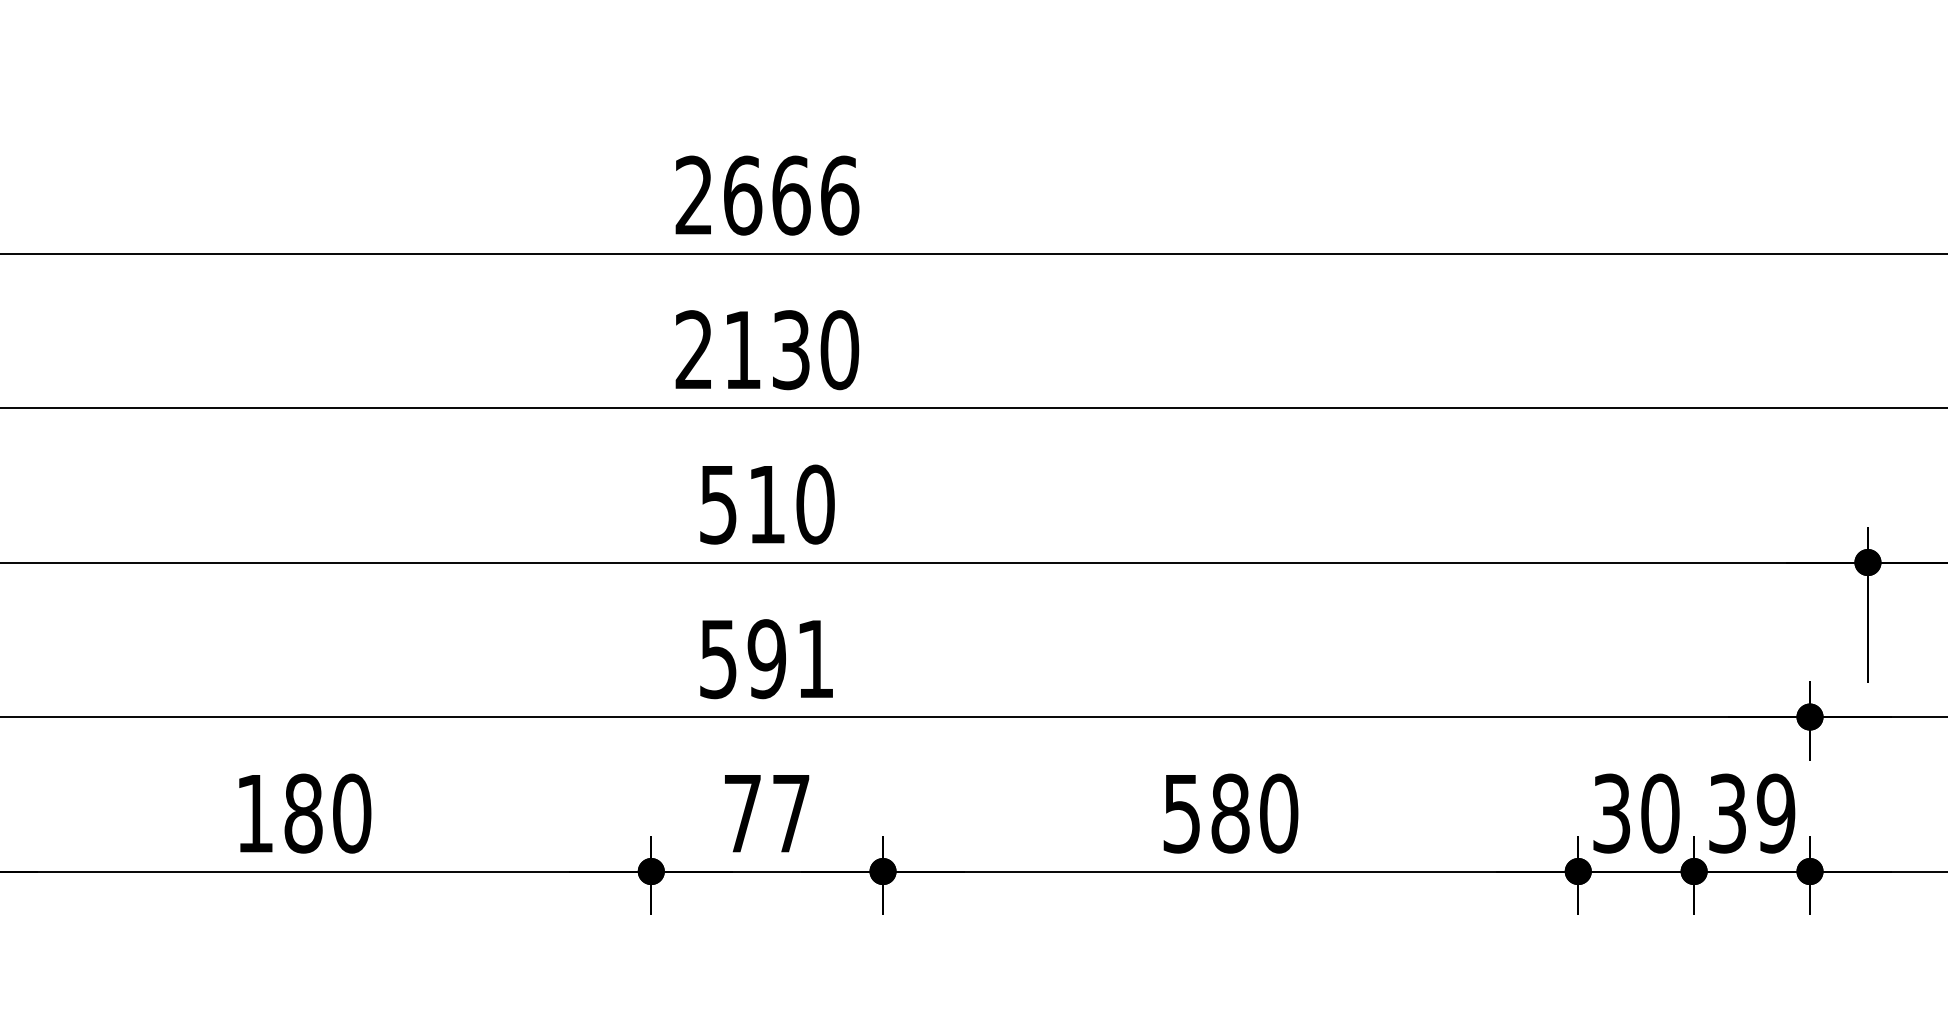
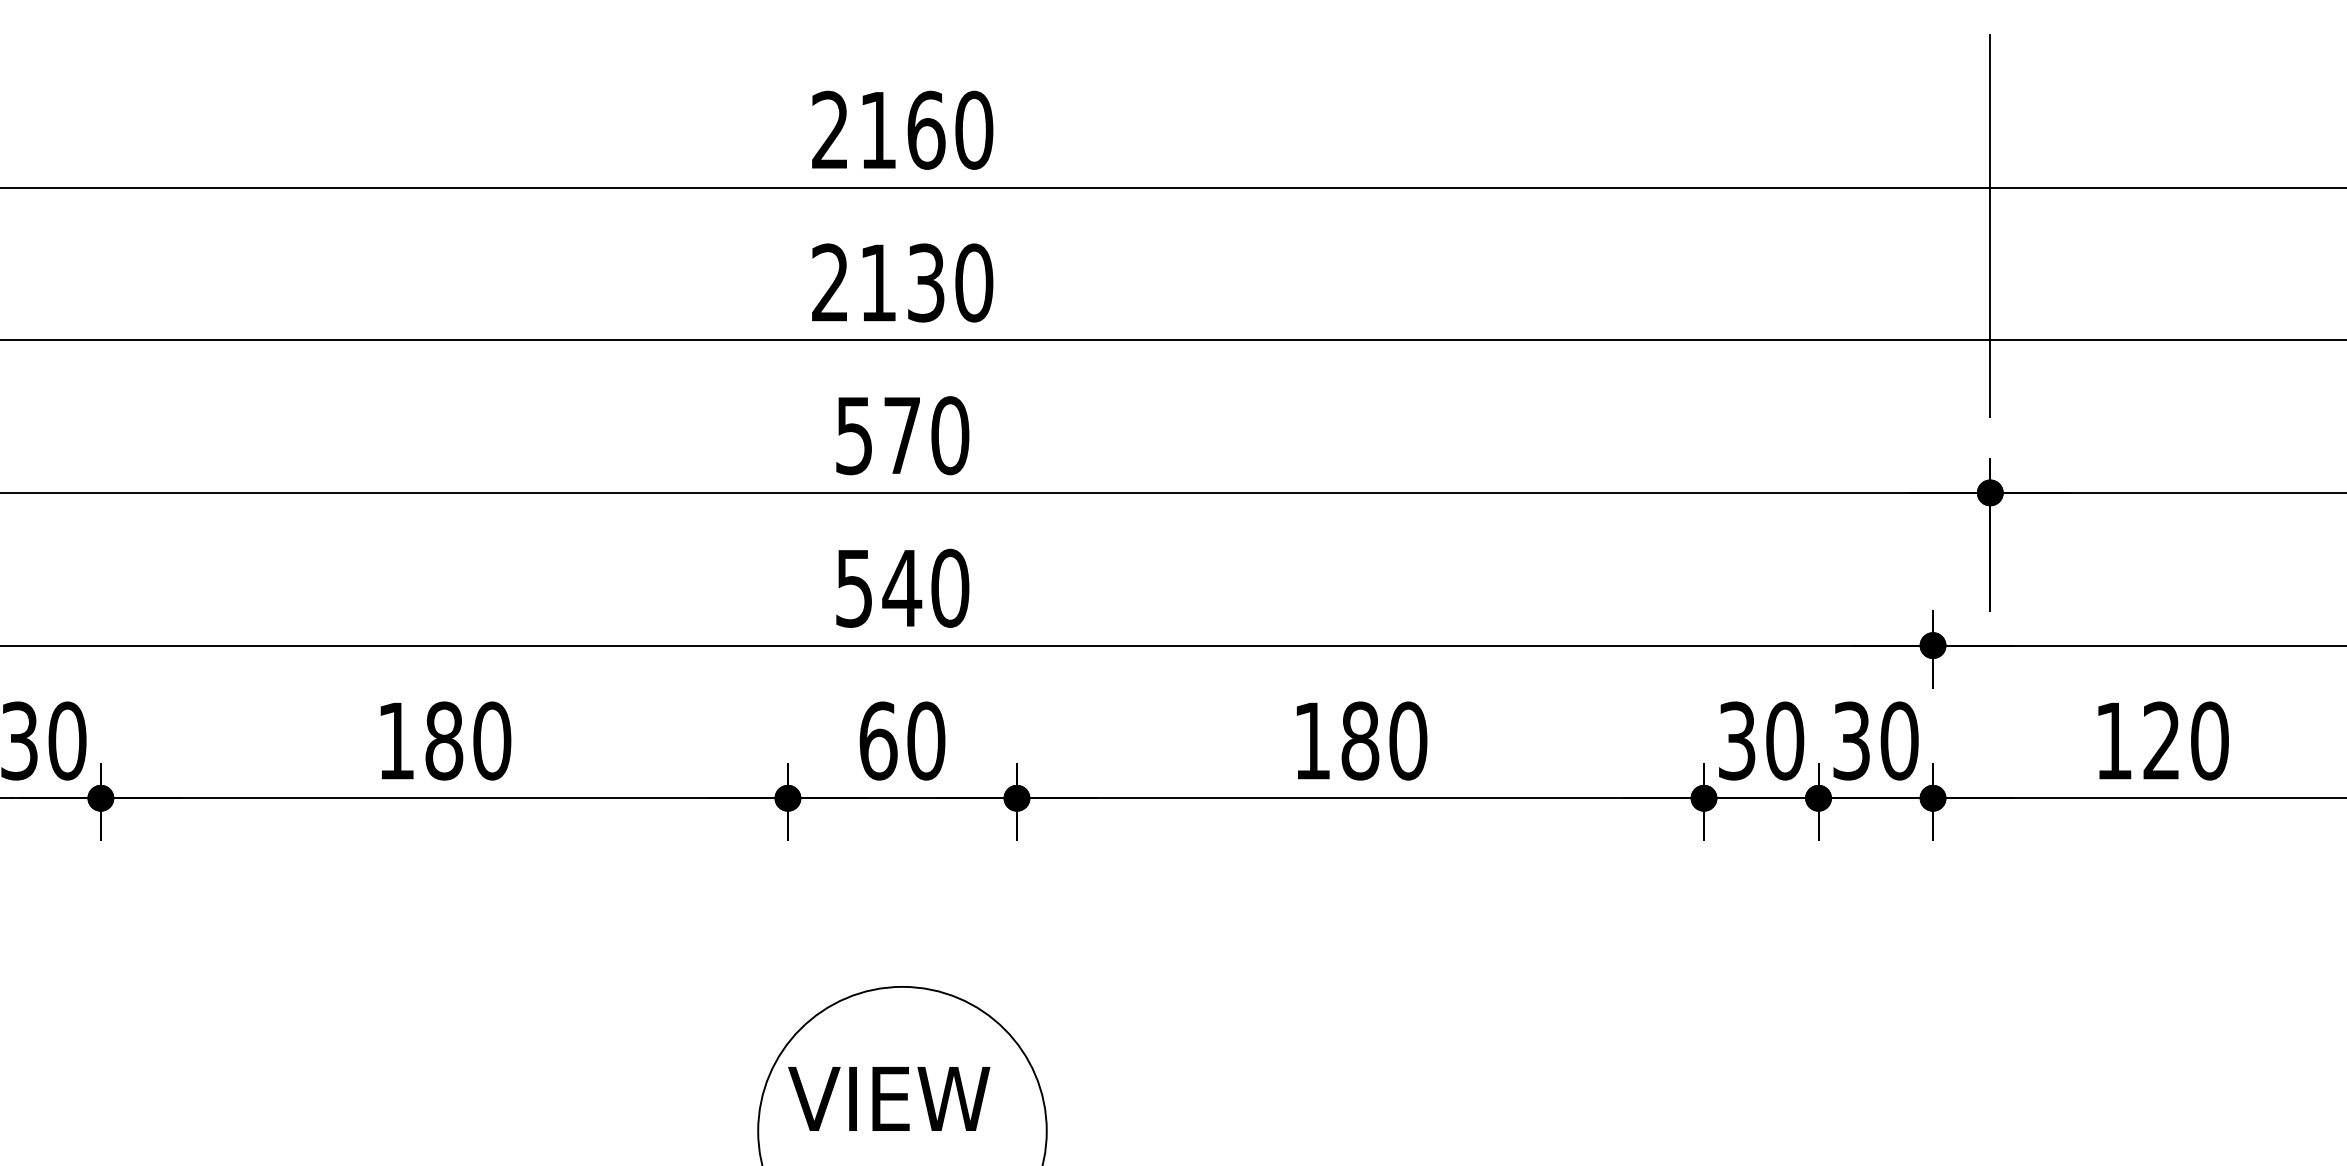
text: (791, 194) -> (926, 129), 2666 -> 2160
line: (1868, 291) -> (1990, 225), added
text: (766, 504) -> (901, 435), 510 -> 570
text: (790, 658) -> (925, 587), 591 -> 540
text: (767, 813) -> (902, 740), 77 -> 60
text: (1776, 813) -> (1899, 740), 39 -> 30
text: (1181, 814) -> (1311, 741), 580 -> 180

